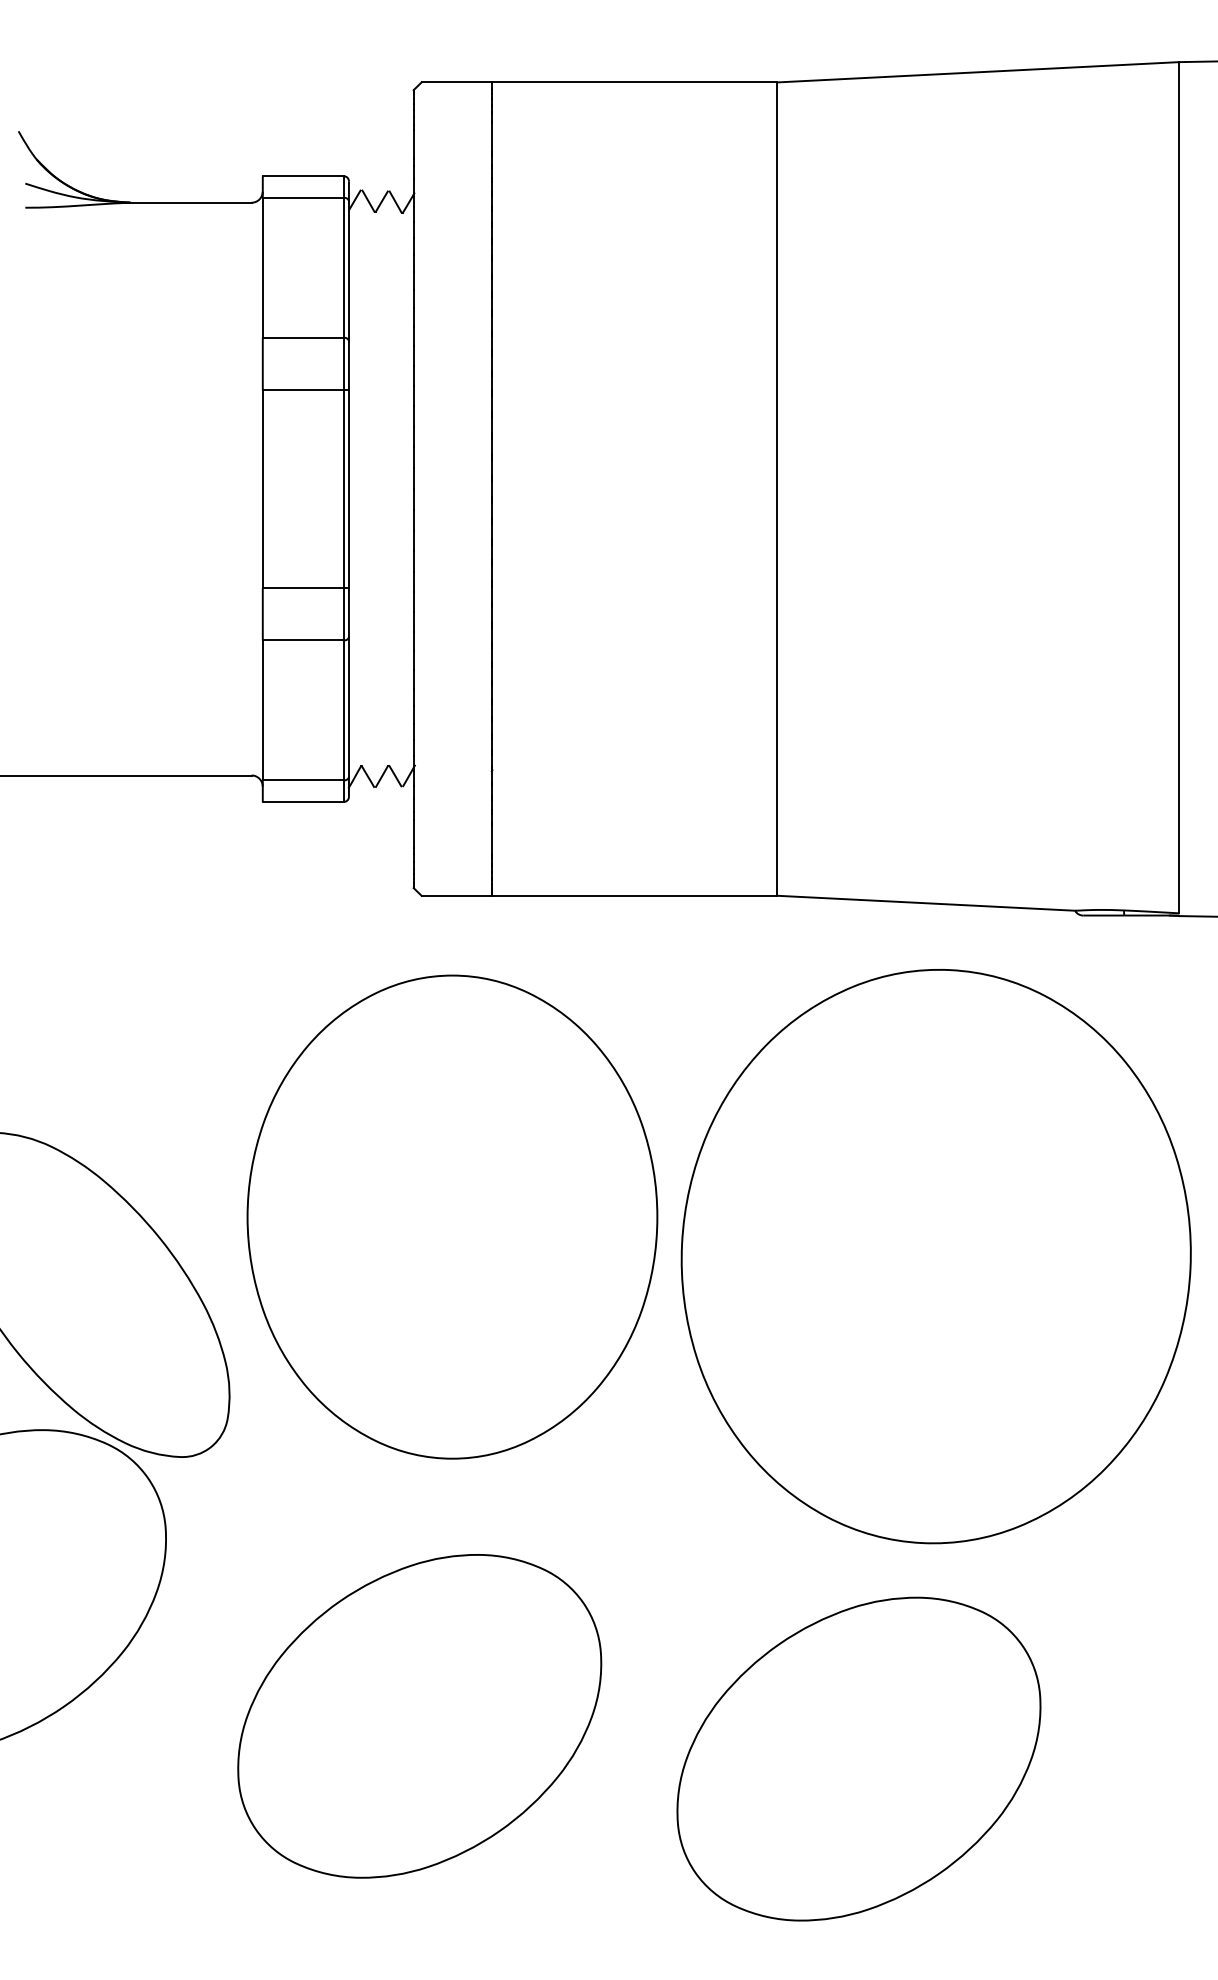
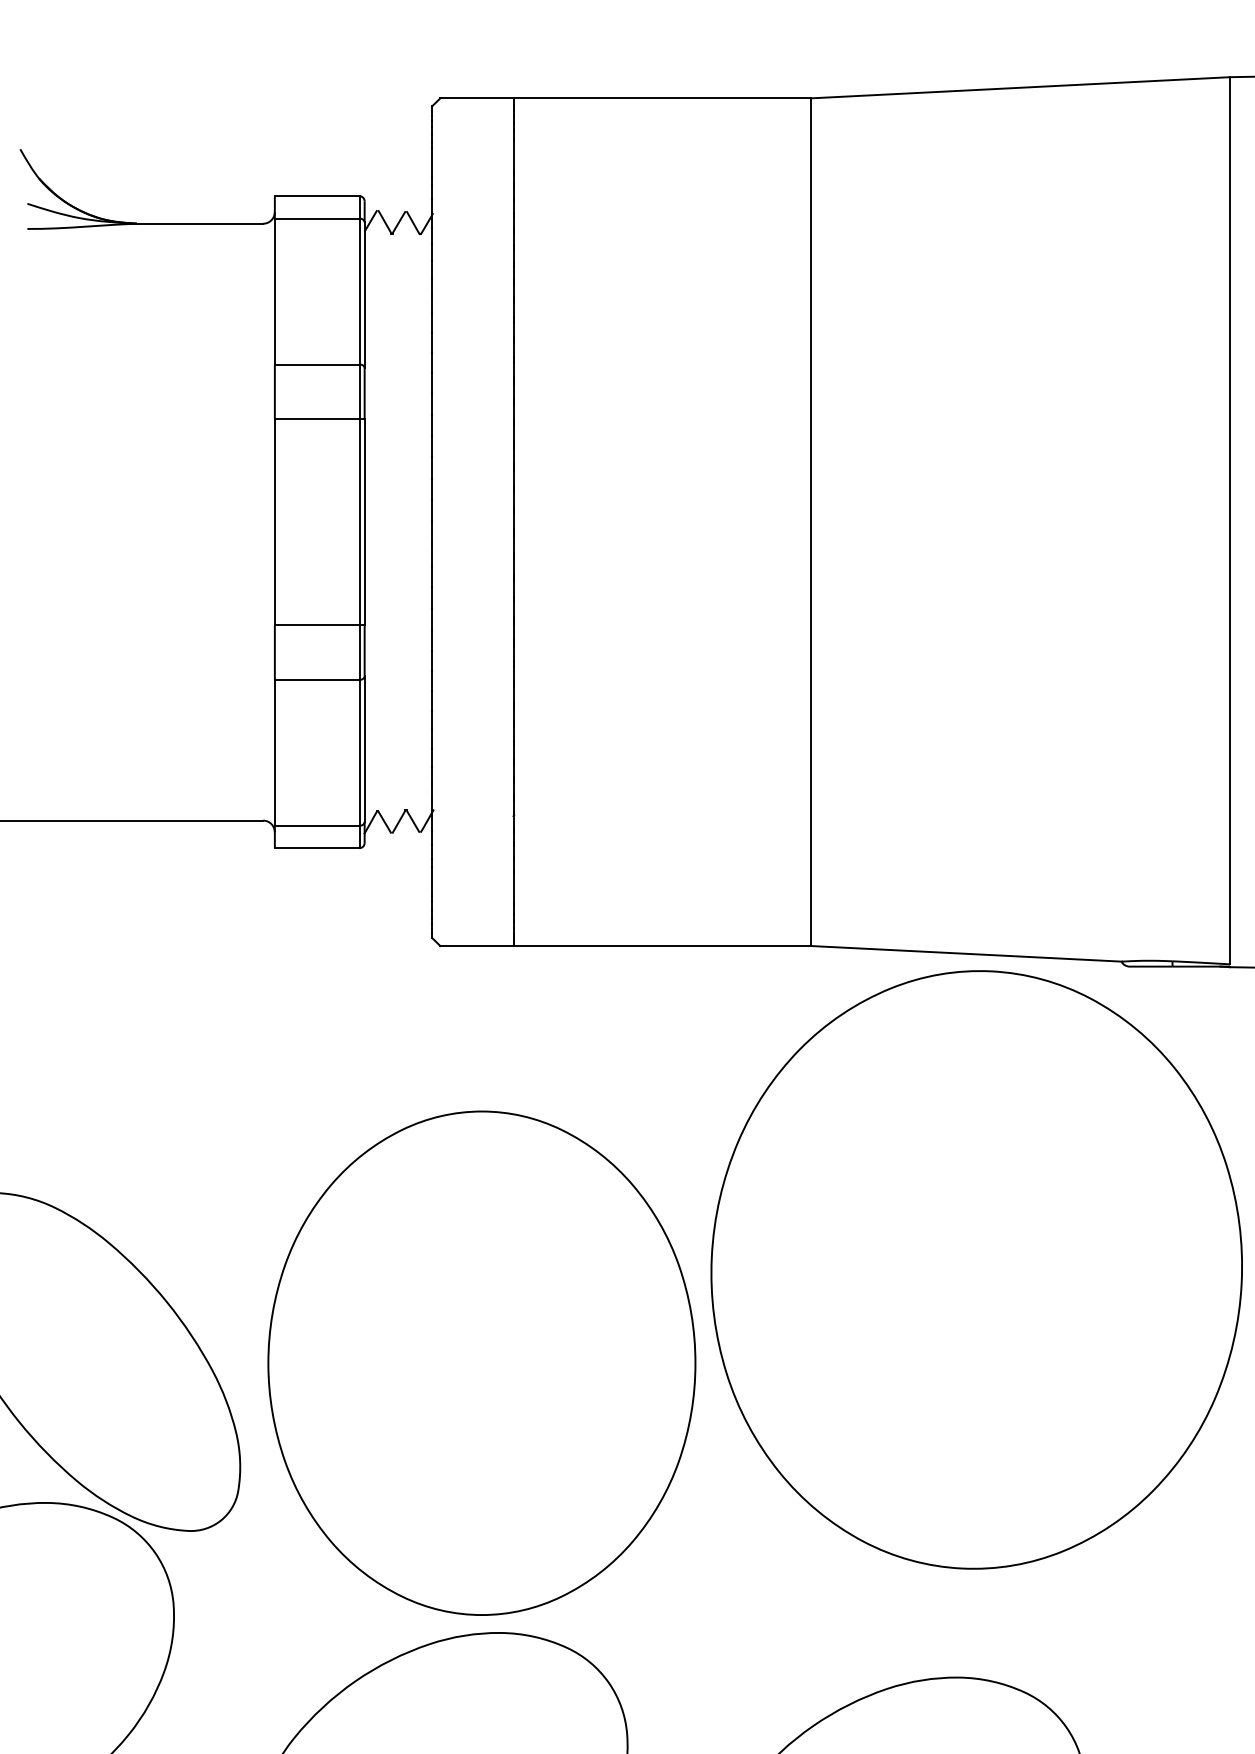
part: (452, 1216) -> (481, 1362), moved
part: (935, 1256) -> (975, 1269), moved

